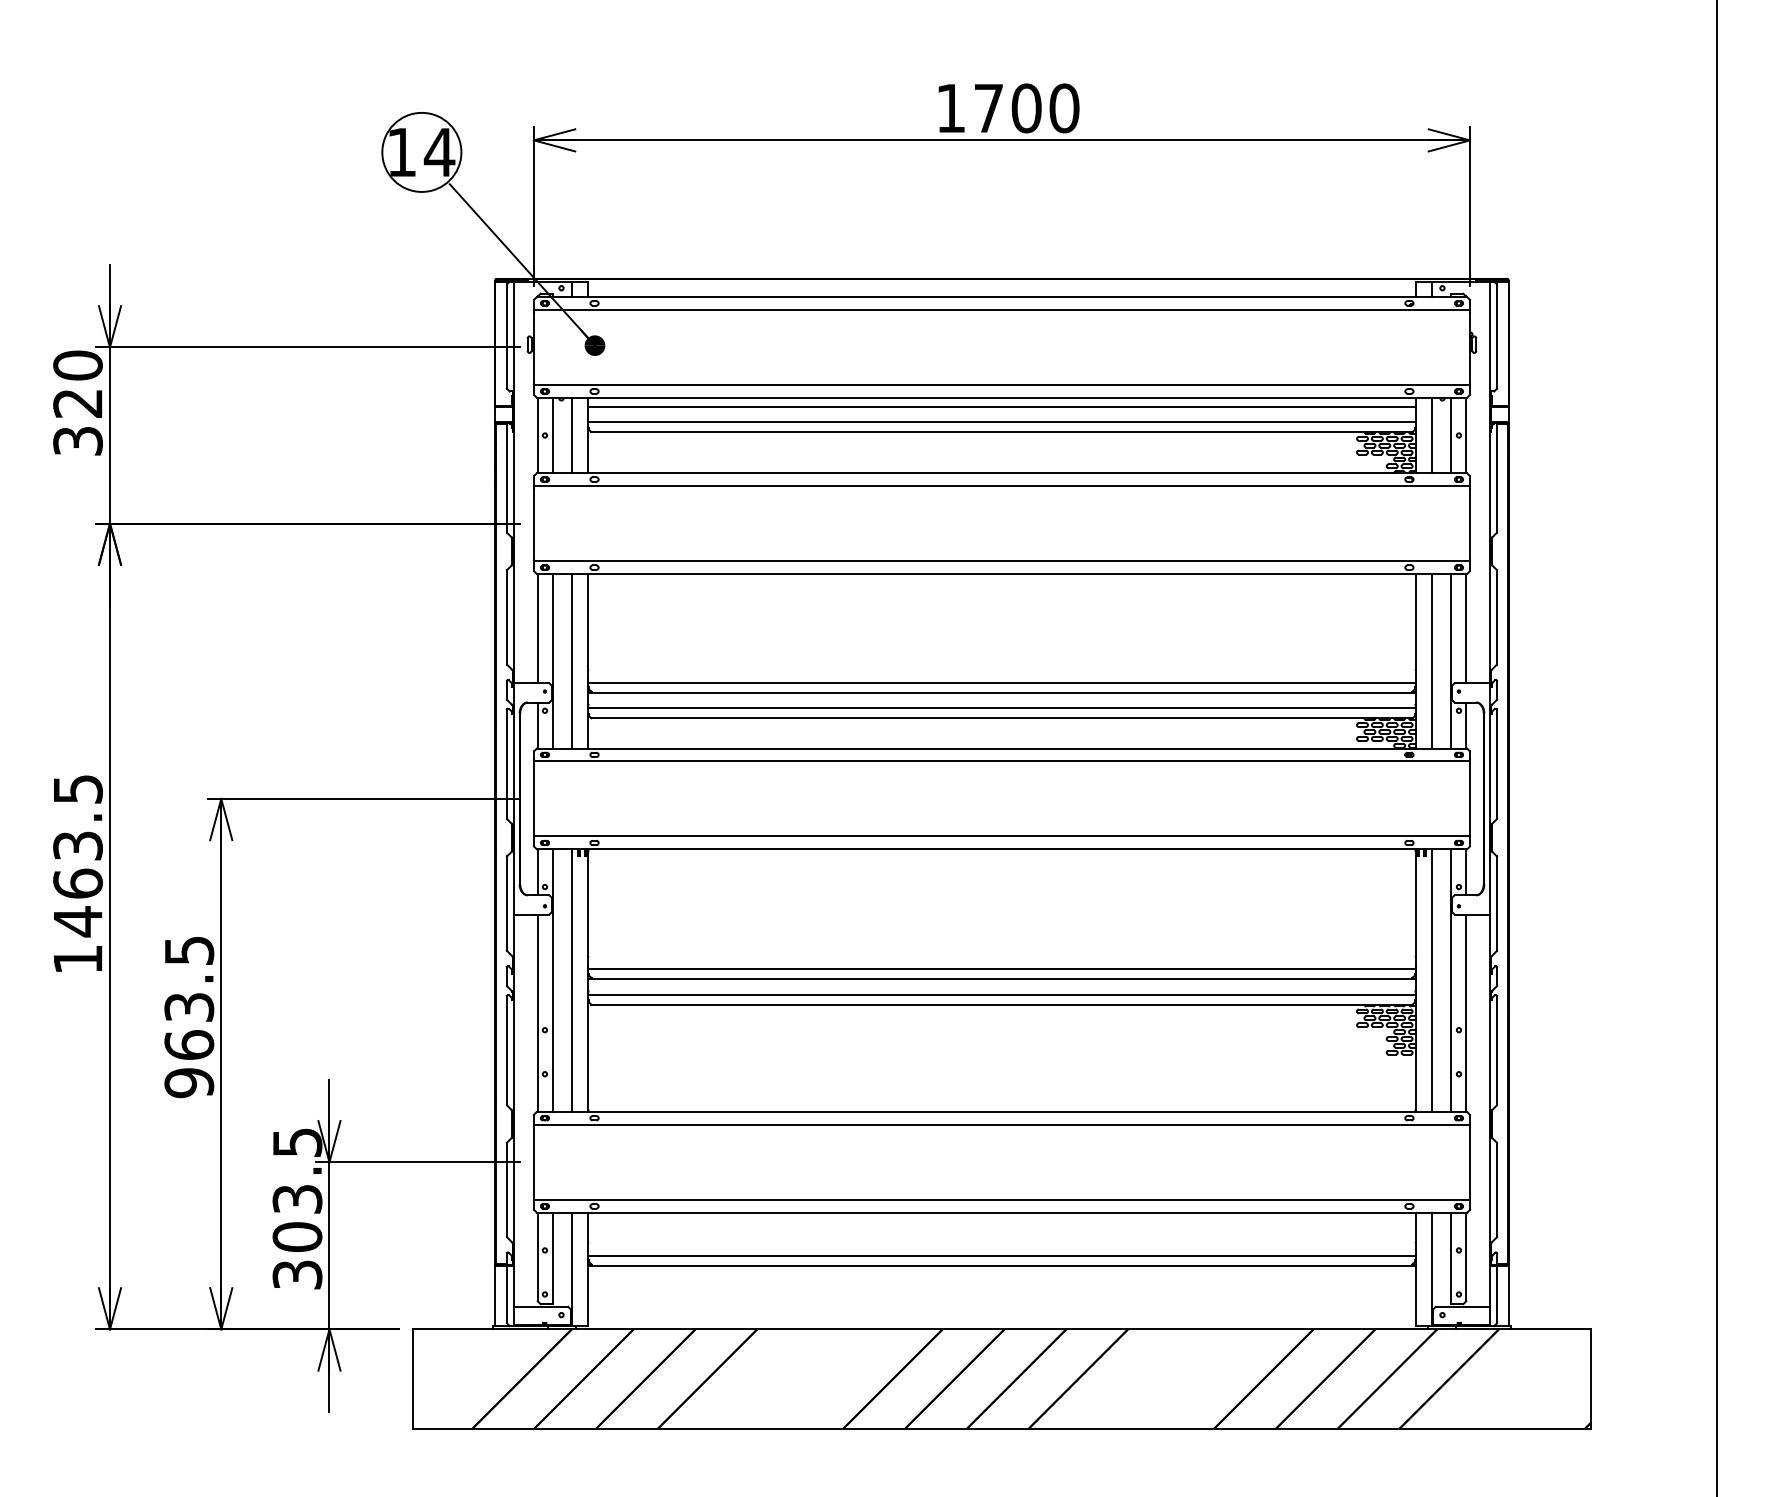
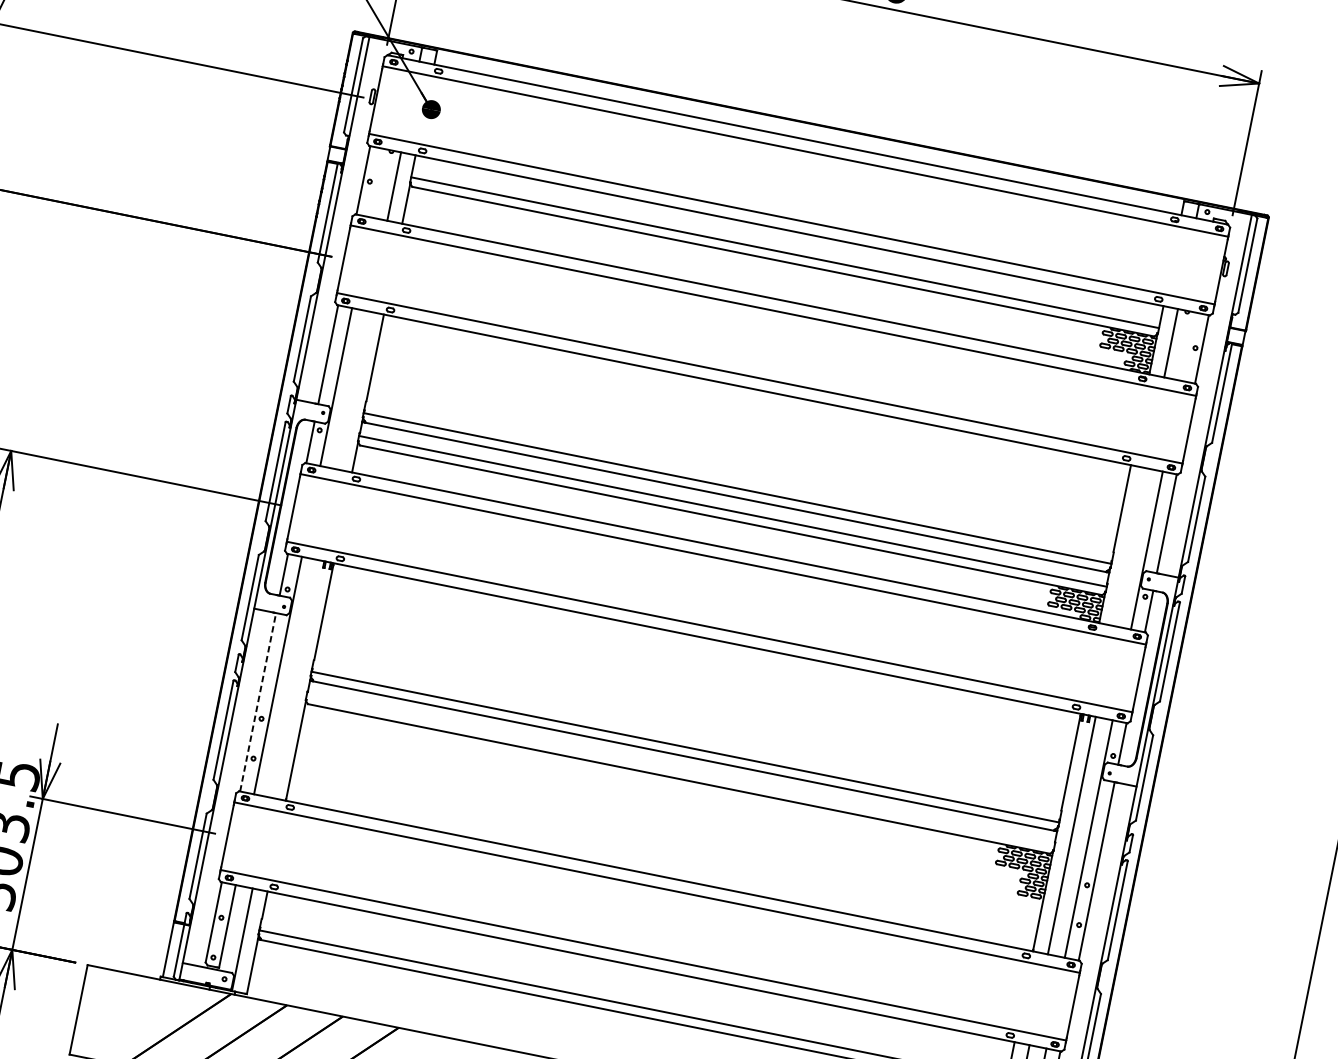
line: (1001, 406) -> (787, 238), removed
line: (553, 435) -> (377, 183), removed
line: (1450, 435) -> (1187, 346), removed
line: (571, 660) -> (352, 389), removed
line: (1432, 660) -> (1130, 546), removed
line: (571, 980) -> (294, 678), removed
line: (1001, 994) -> (680, 769), removed
line: (537, 1013) -> (257, 702), solid -> dashed

